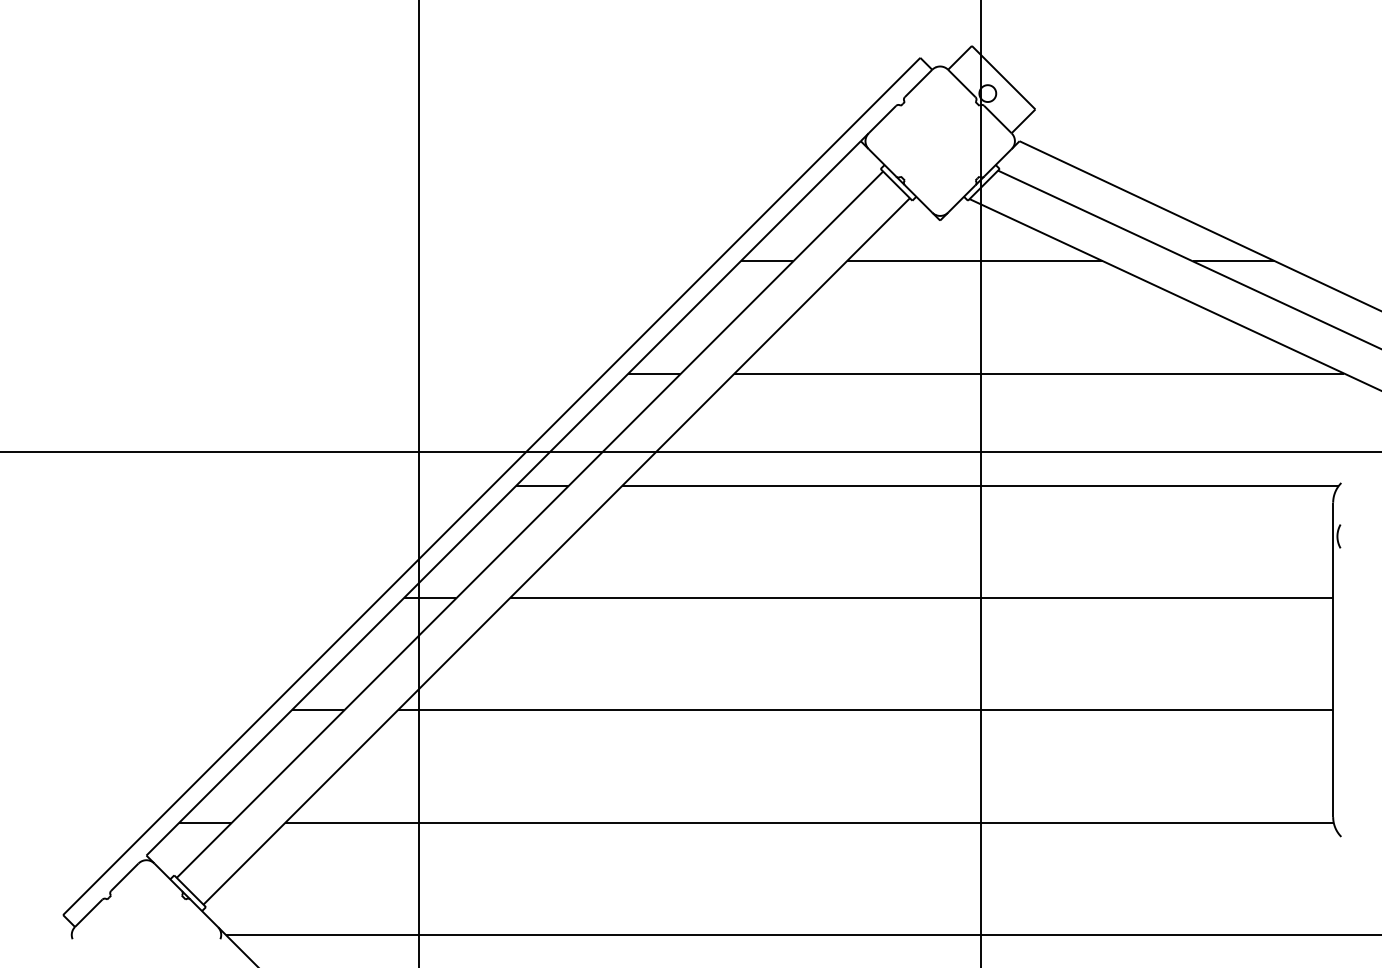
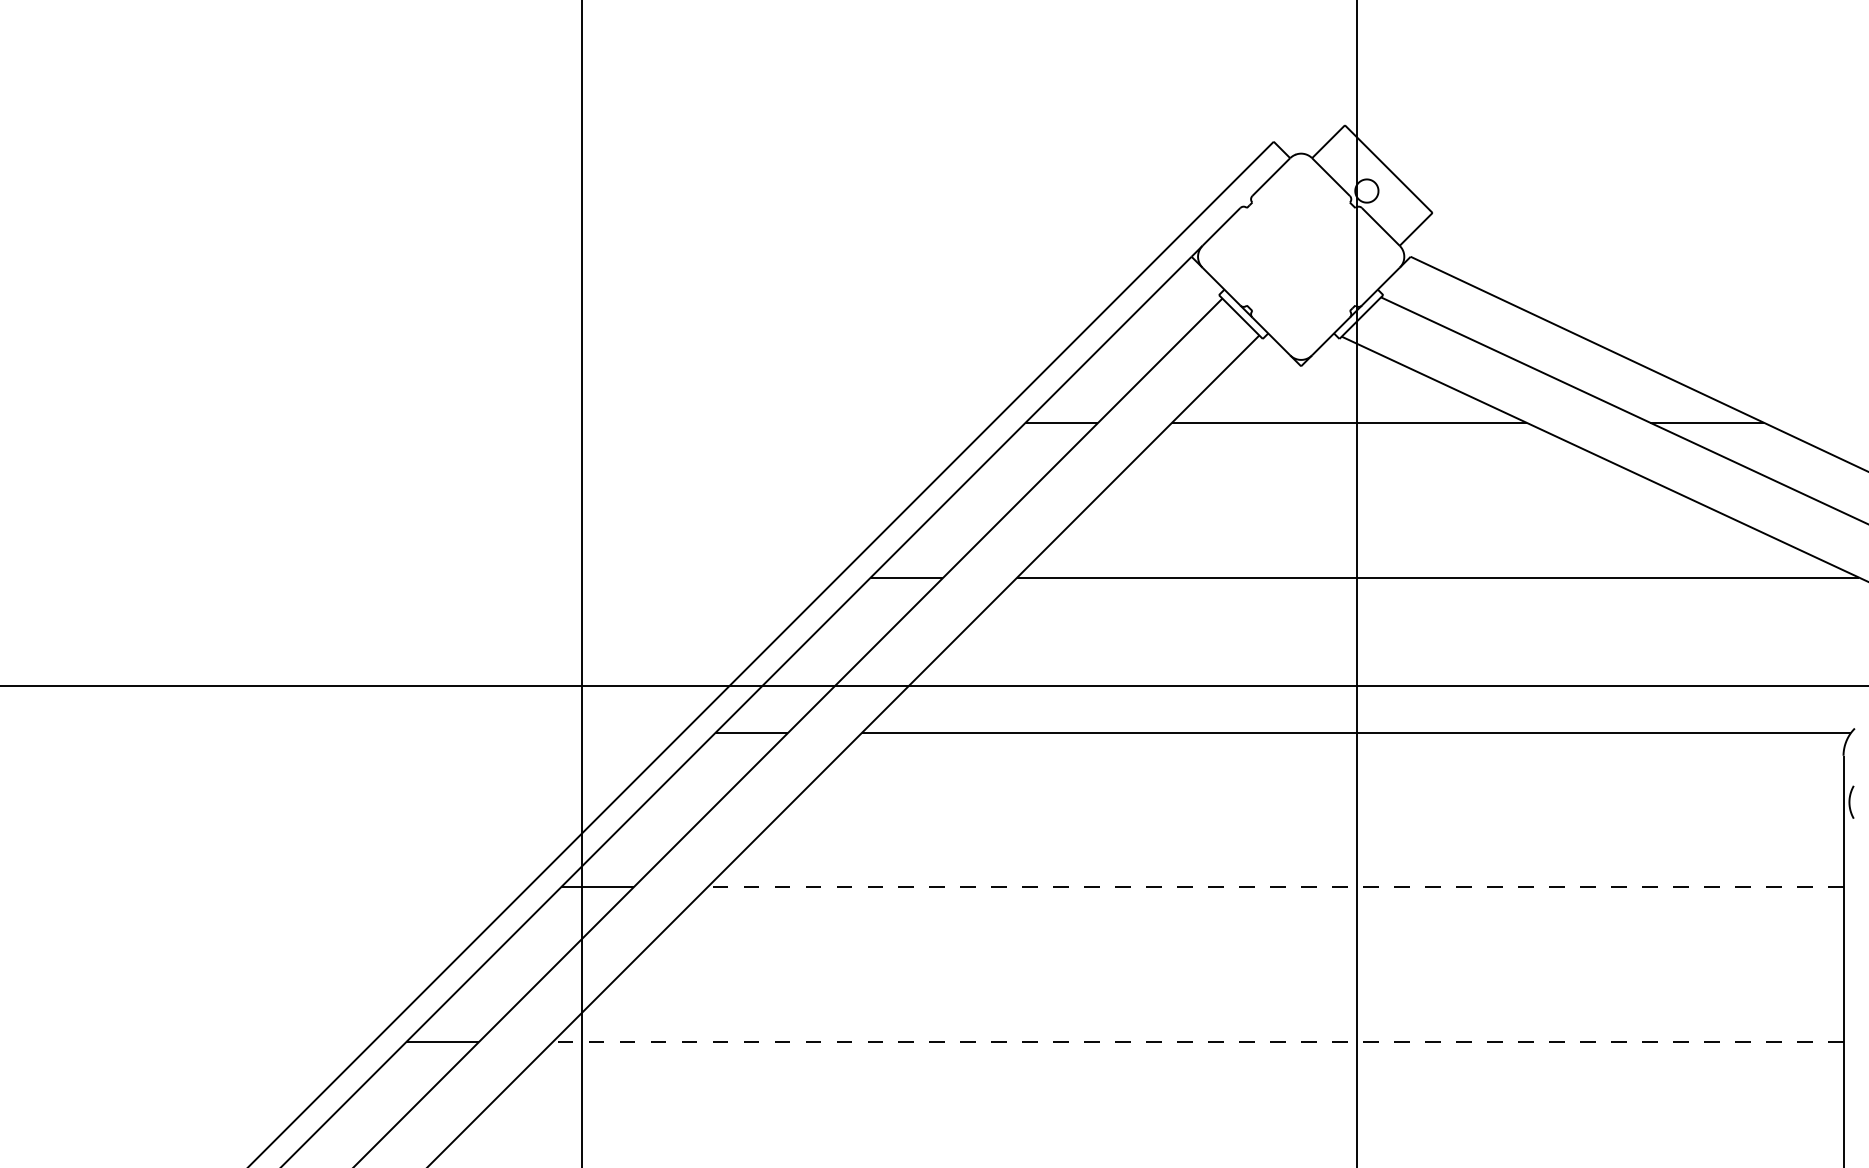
line: (921, 598) -> (1275, 887), solid -> dashed
line: (865, 710) -> (1198, 1042), solid -> dashed

